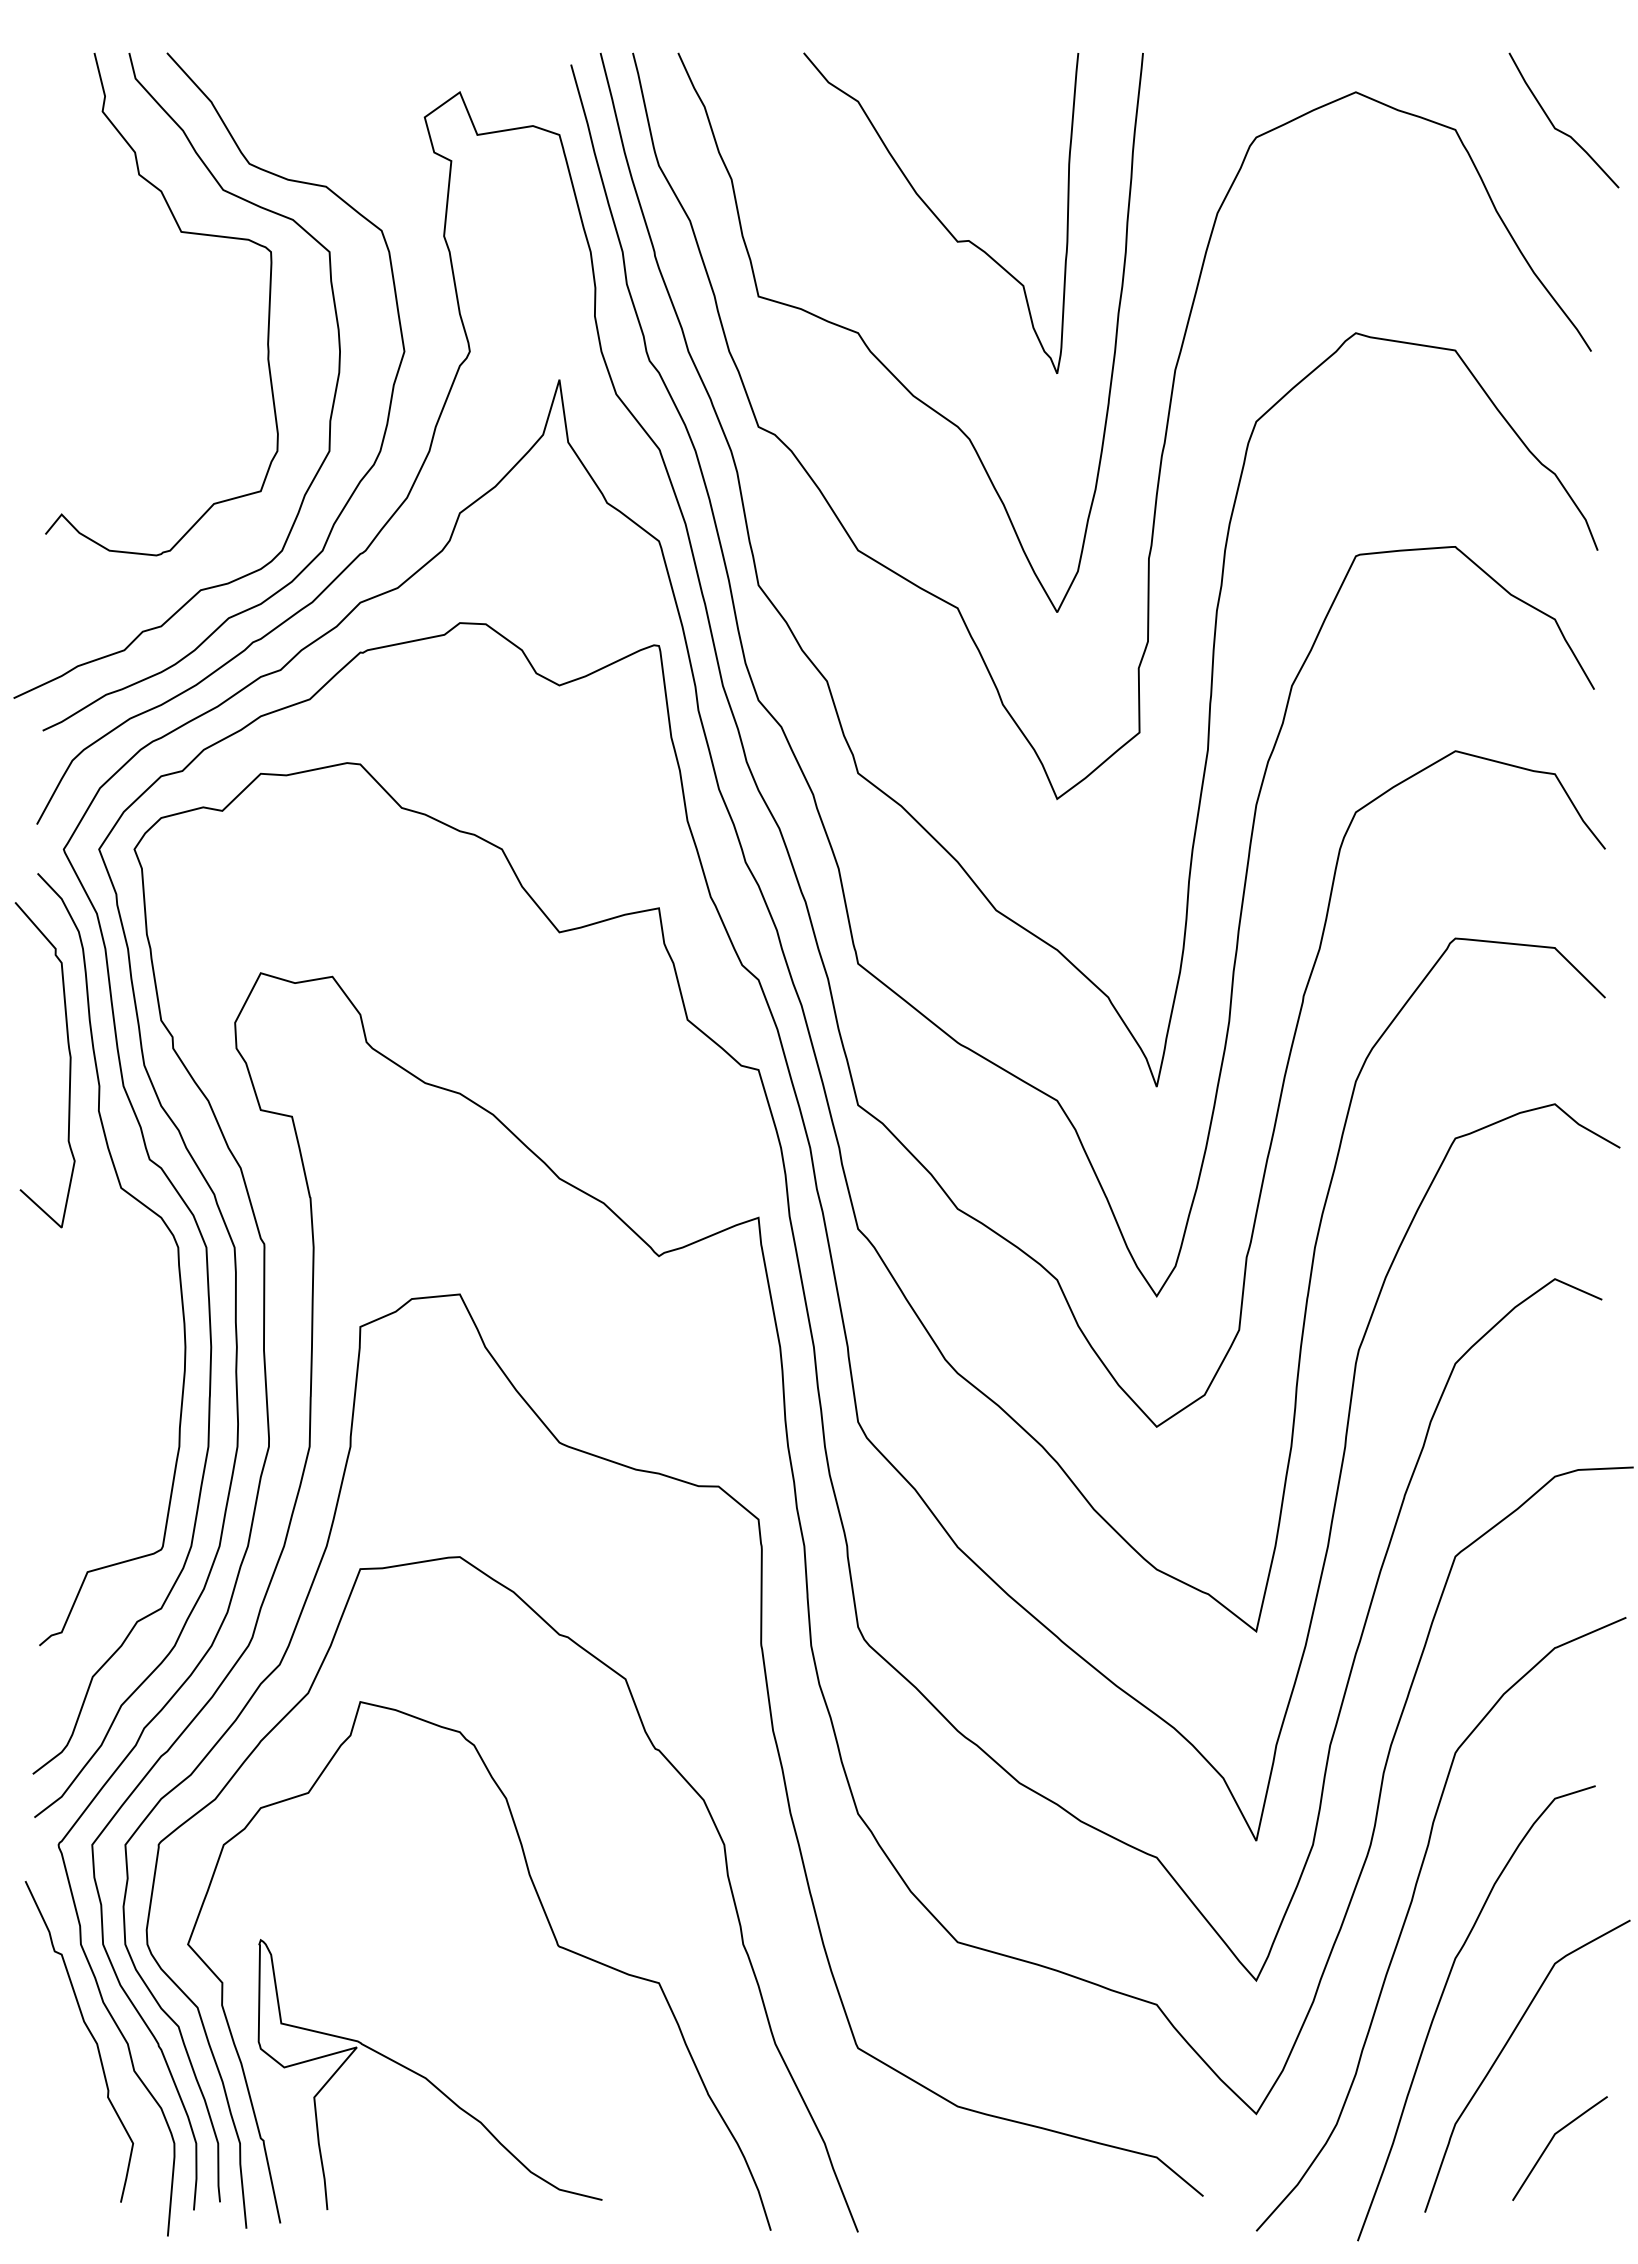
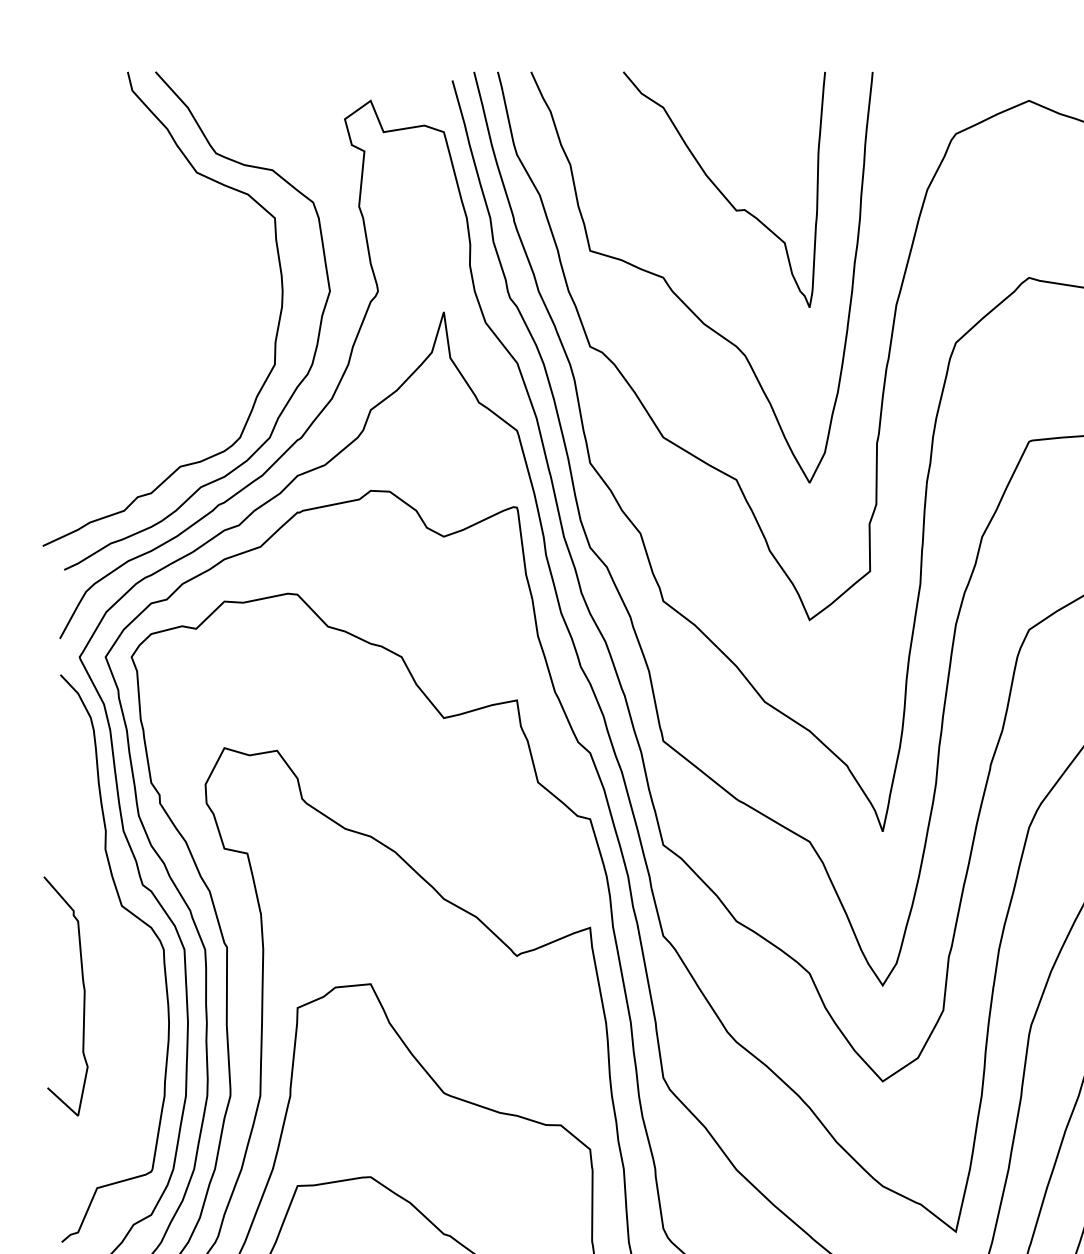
curve: (183, 233) -> (167, 204), removed
curve: (69, 1065) -> (83, 996), moved

